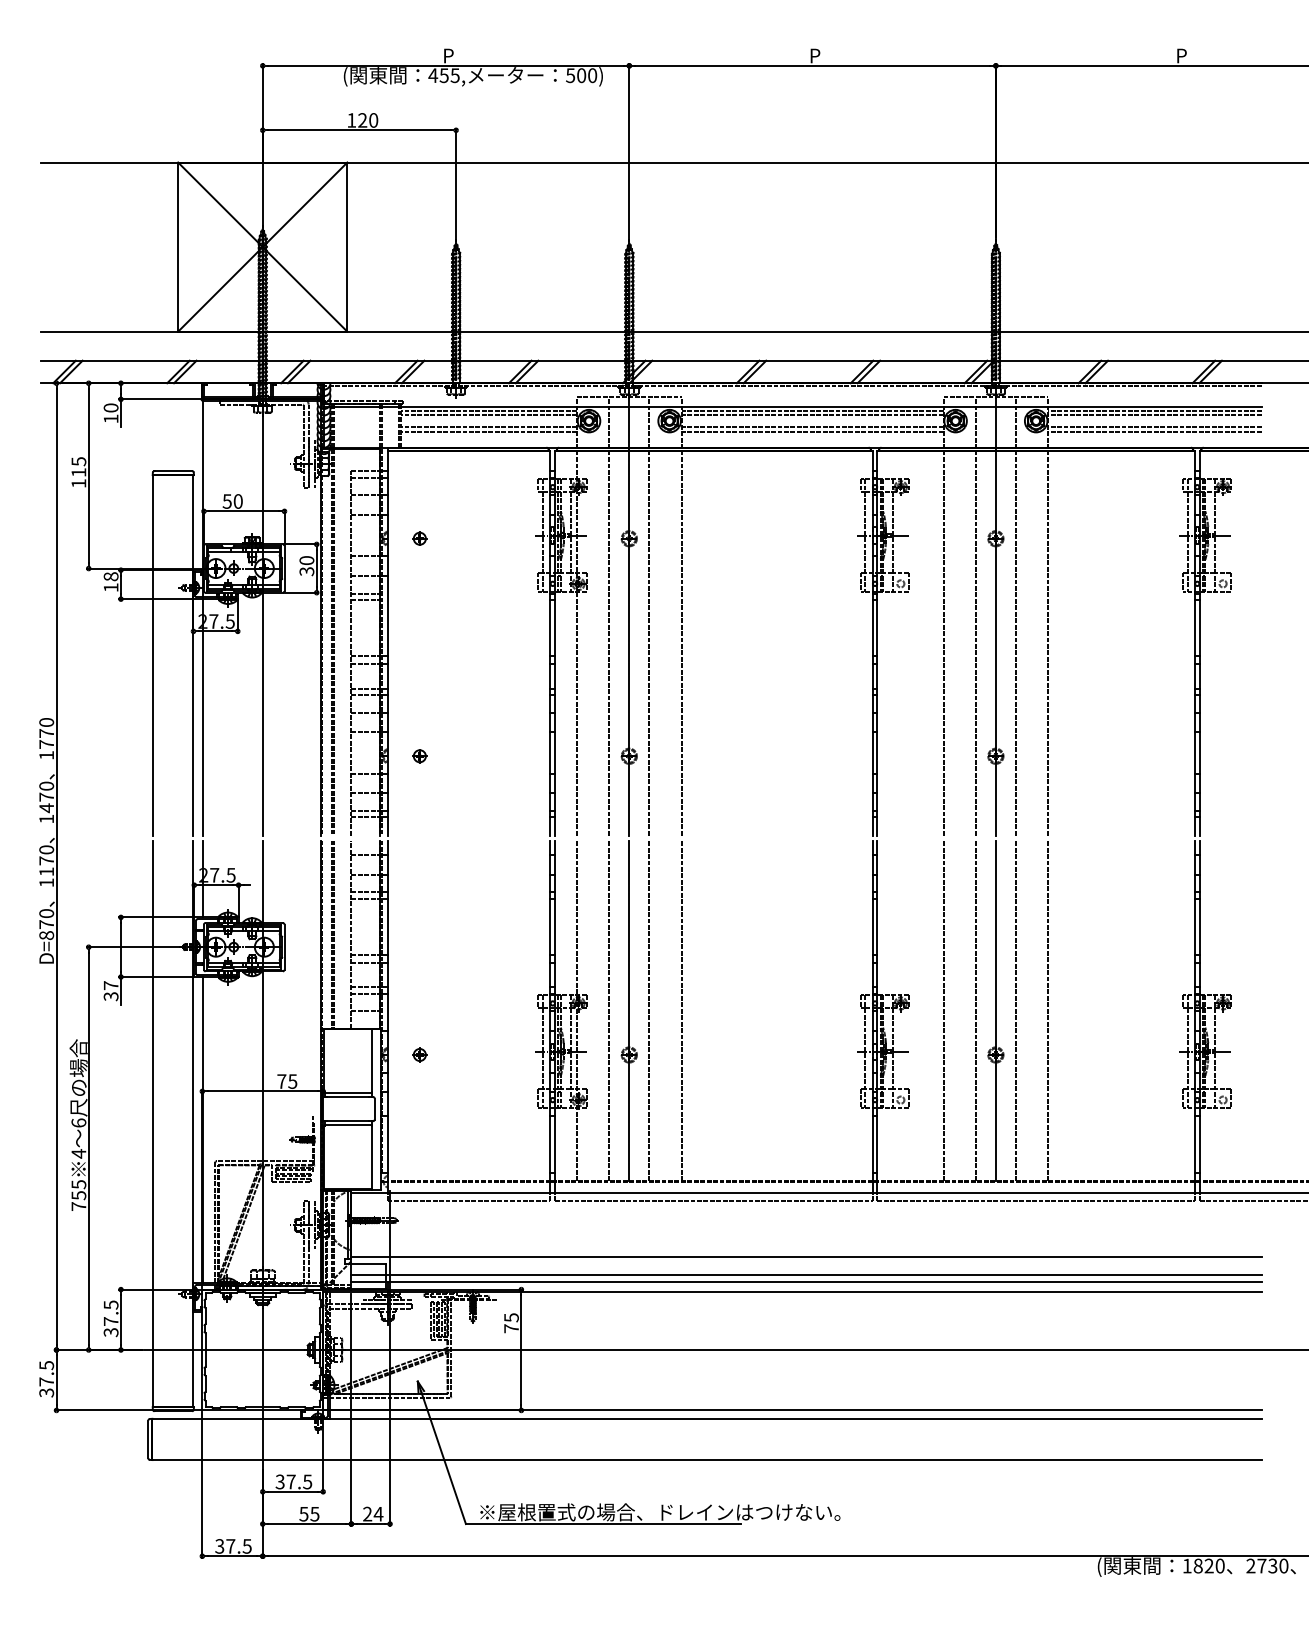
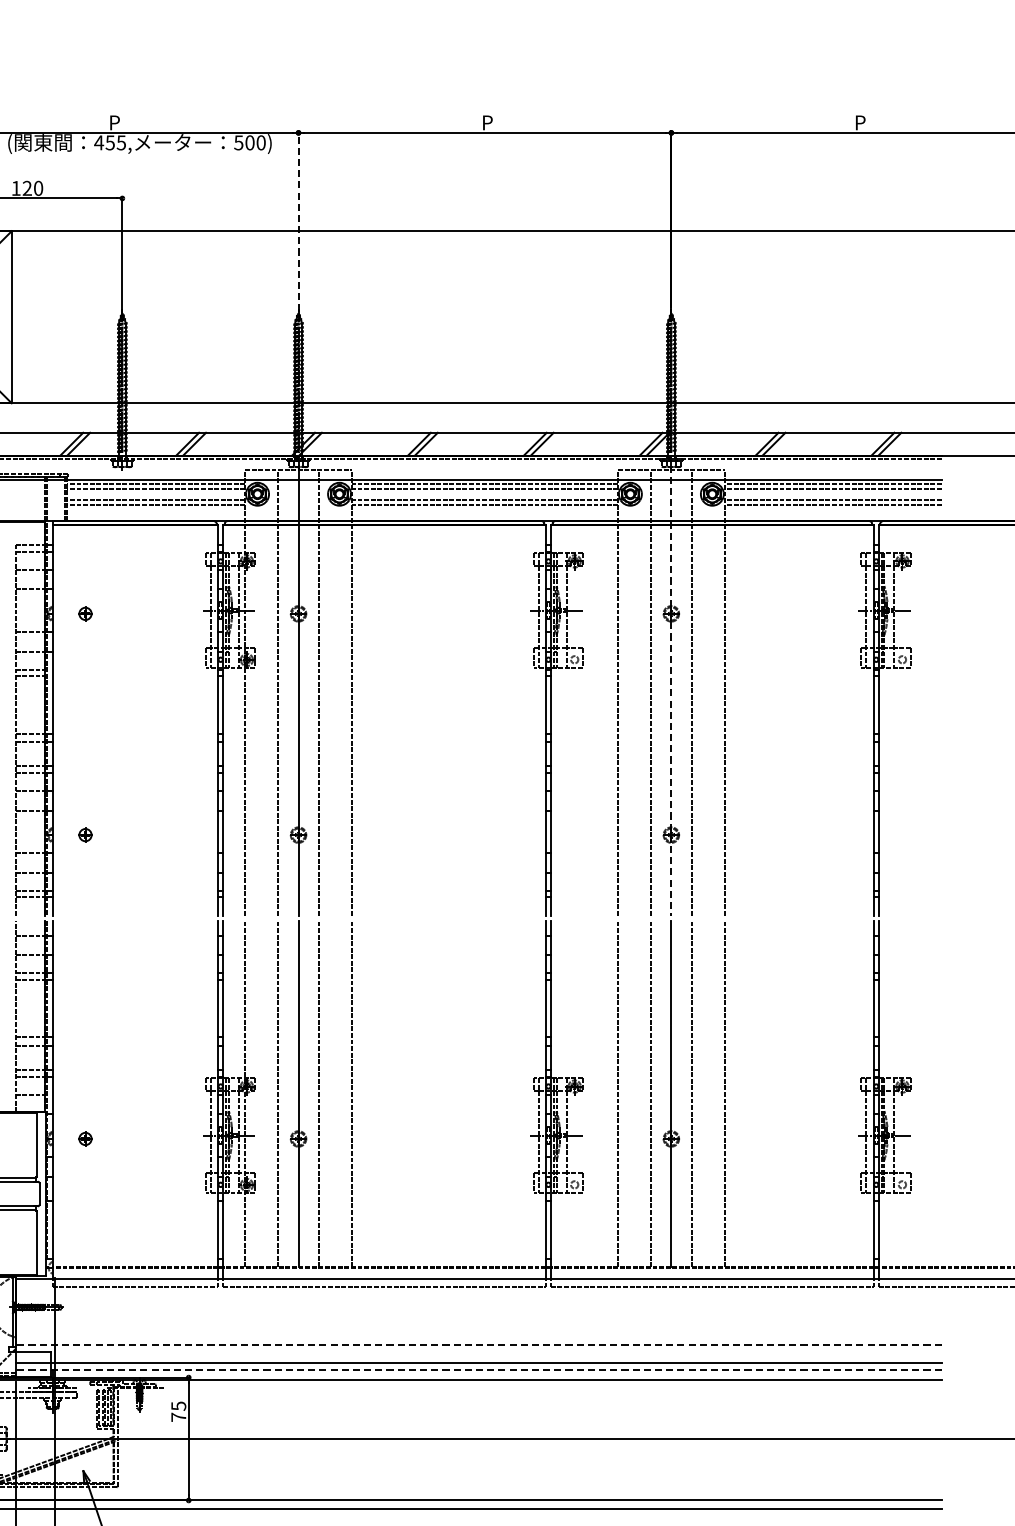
line: (629, 152) -> (298, 221), solid -> dashed
line: (995, 614) -> (670, 690), solid -> dashed
line: (806, 1257) -> (478, 1344), solid -> dashed
line: (806, 1282) -> (478, 1370), solid -> dashed

